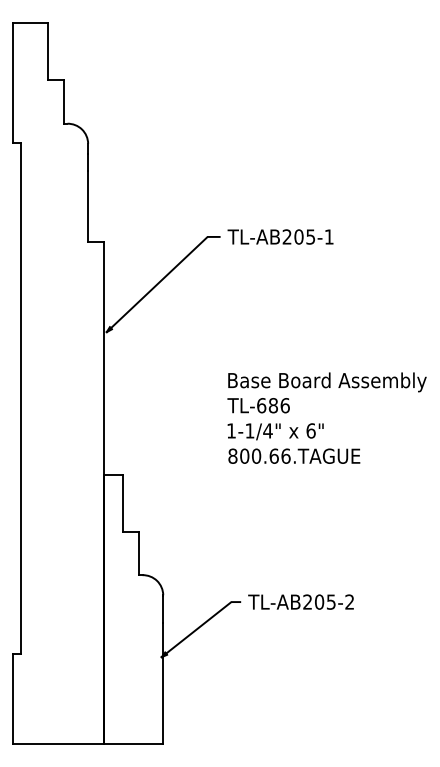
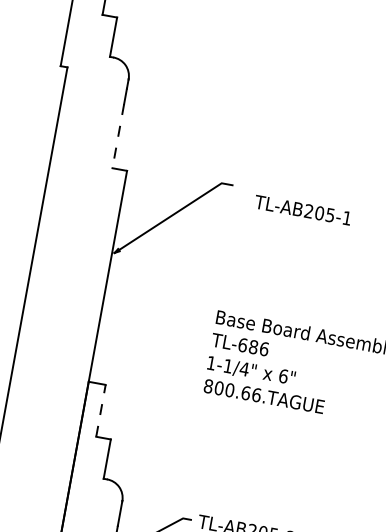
line: (88, 207) -> (118, 136), solid -> dashed
text: (280, 236) -> (302, 209), moved
line: (122, 503) -> (100, 411), solid -> dashed

